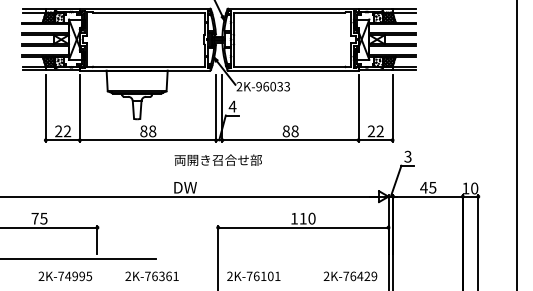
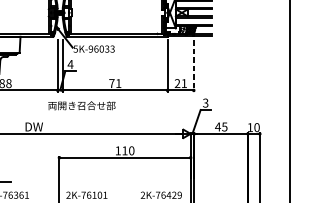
text: (239, 86) -> (75, 48), 2K-96033 -> 5K-96033
line: (392, 109) -> (193, 66), solid -> dashed
text: (379, 130) -> (183, 82), 22 -> 21
text: (290, 131) -> (115, 83), 88 -> 71
text: (217, 159) -> (81, 105), moved

